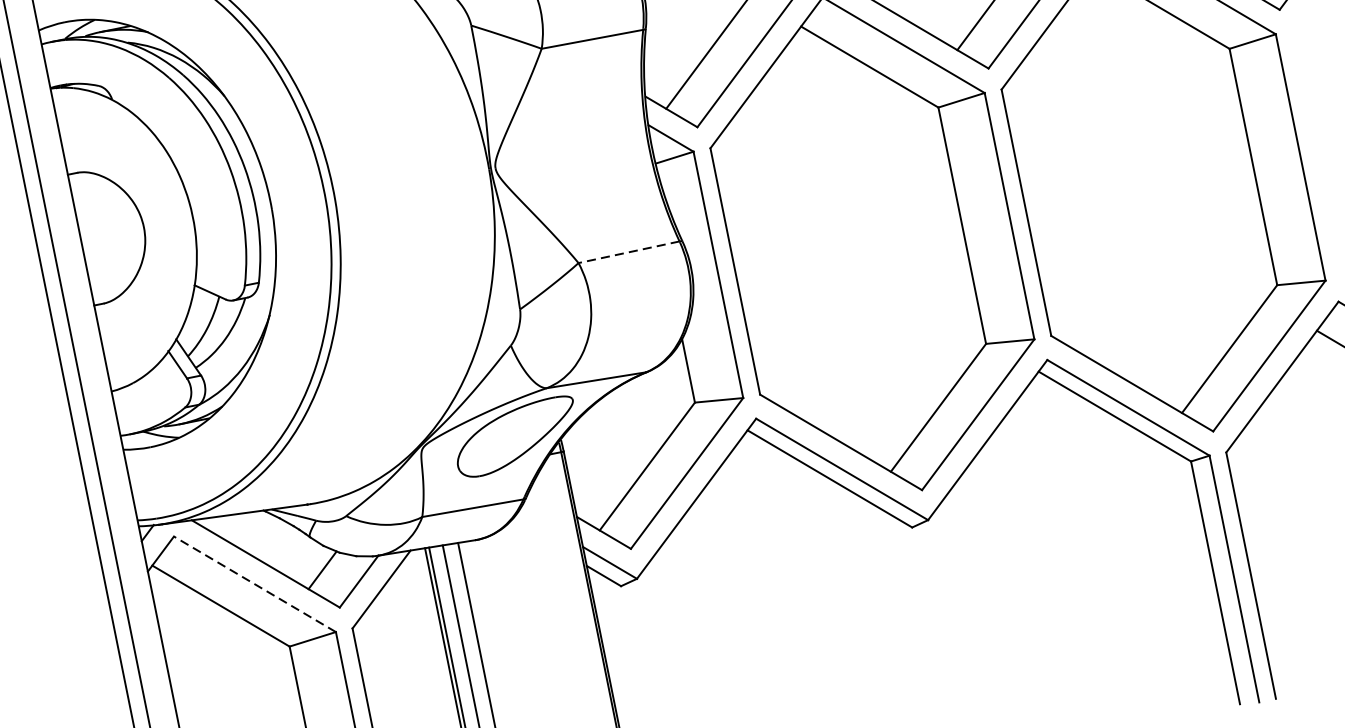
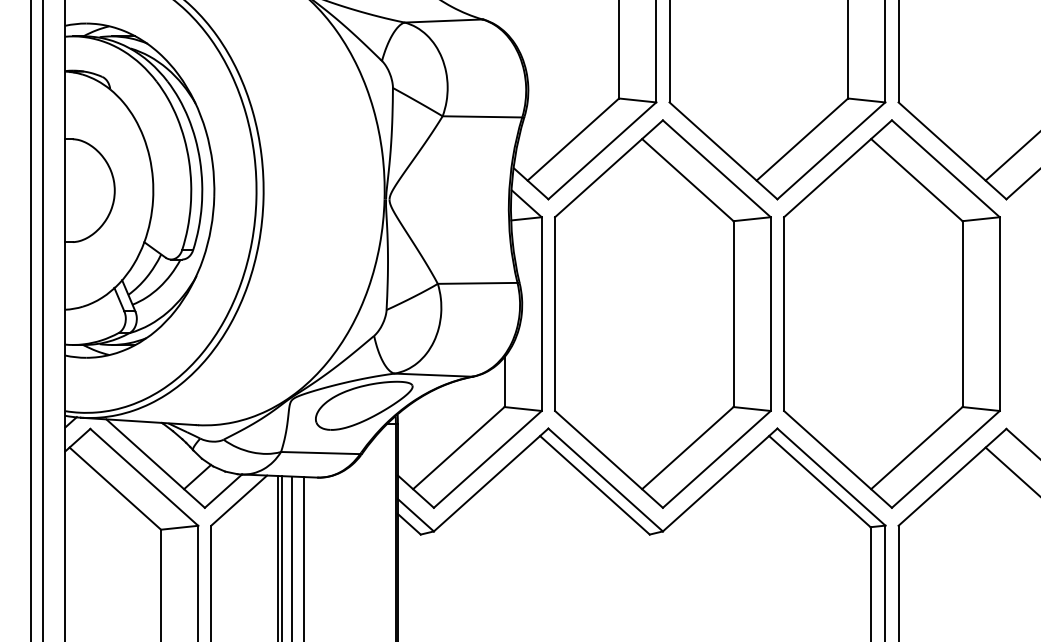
line: (628, 252) -> (477, 283), dashed -> solid
line: (253, 584) -> (143, 477), dashed -> solid

